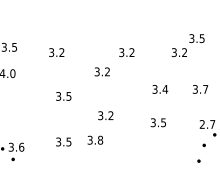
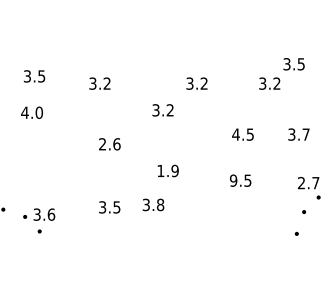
text: (160, 89) -> (243, 134), 3.4 -> 4.5
text: (63, 96) -> (109, 144), 3.5 -> 2.6
text: (105, 115) -> (167, 170), 3.2 -> 1.9
text: (153, 122) -> (233, 180), 3.5 -> 9.5

